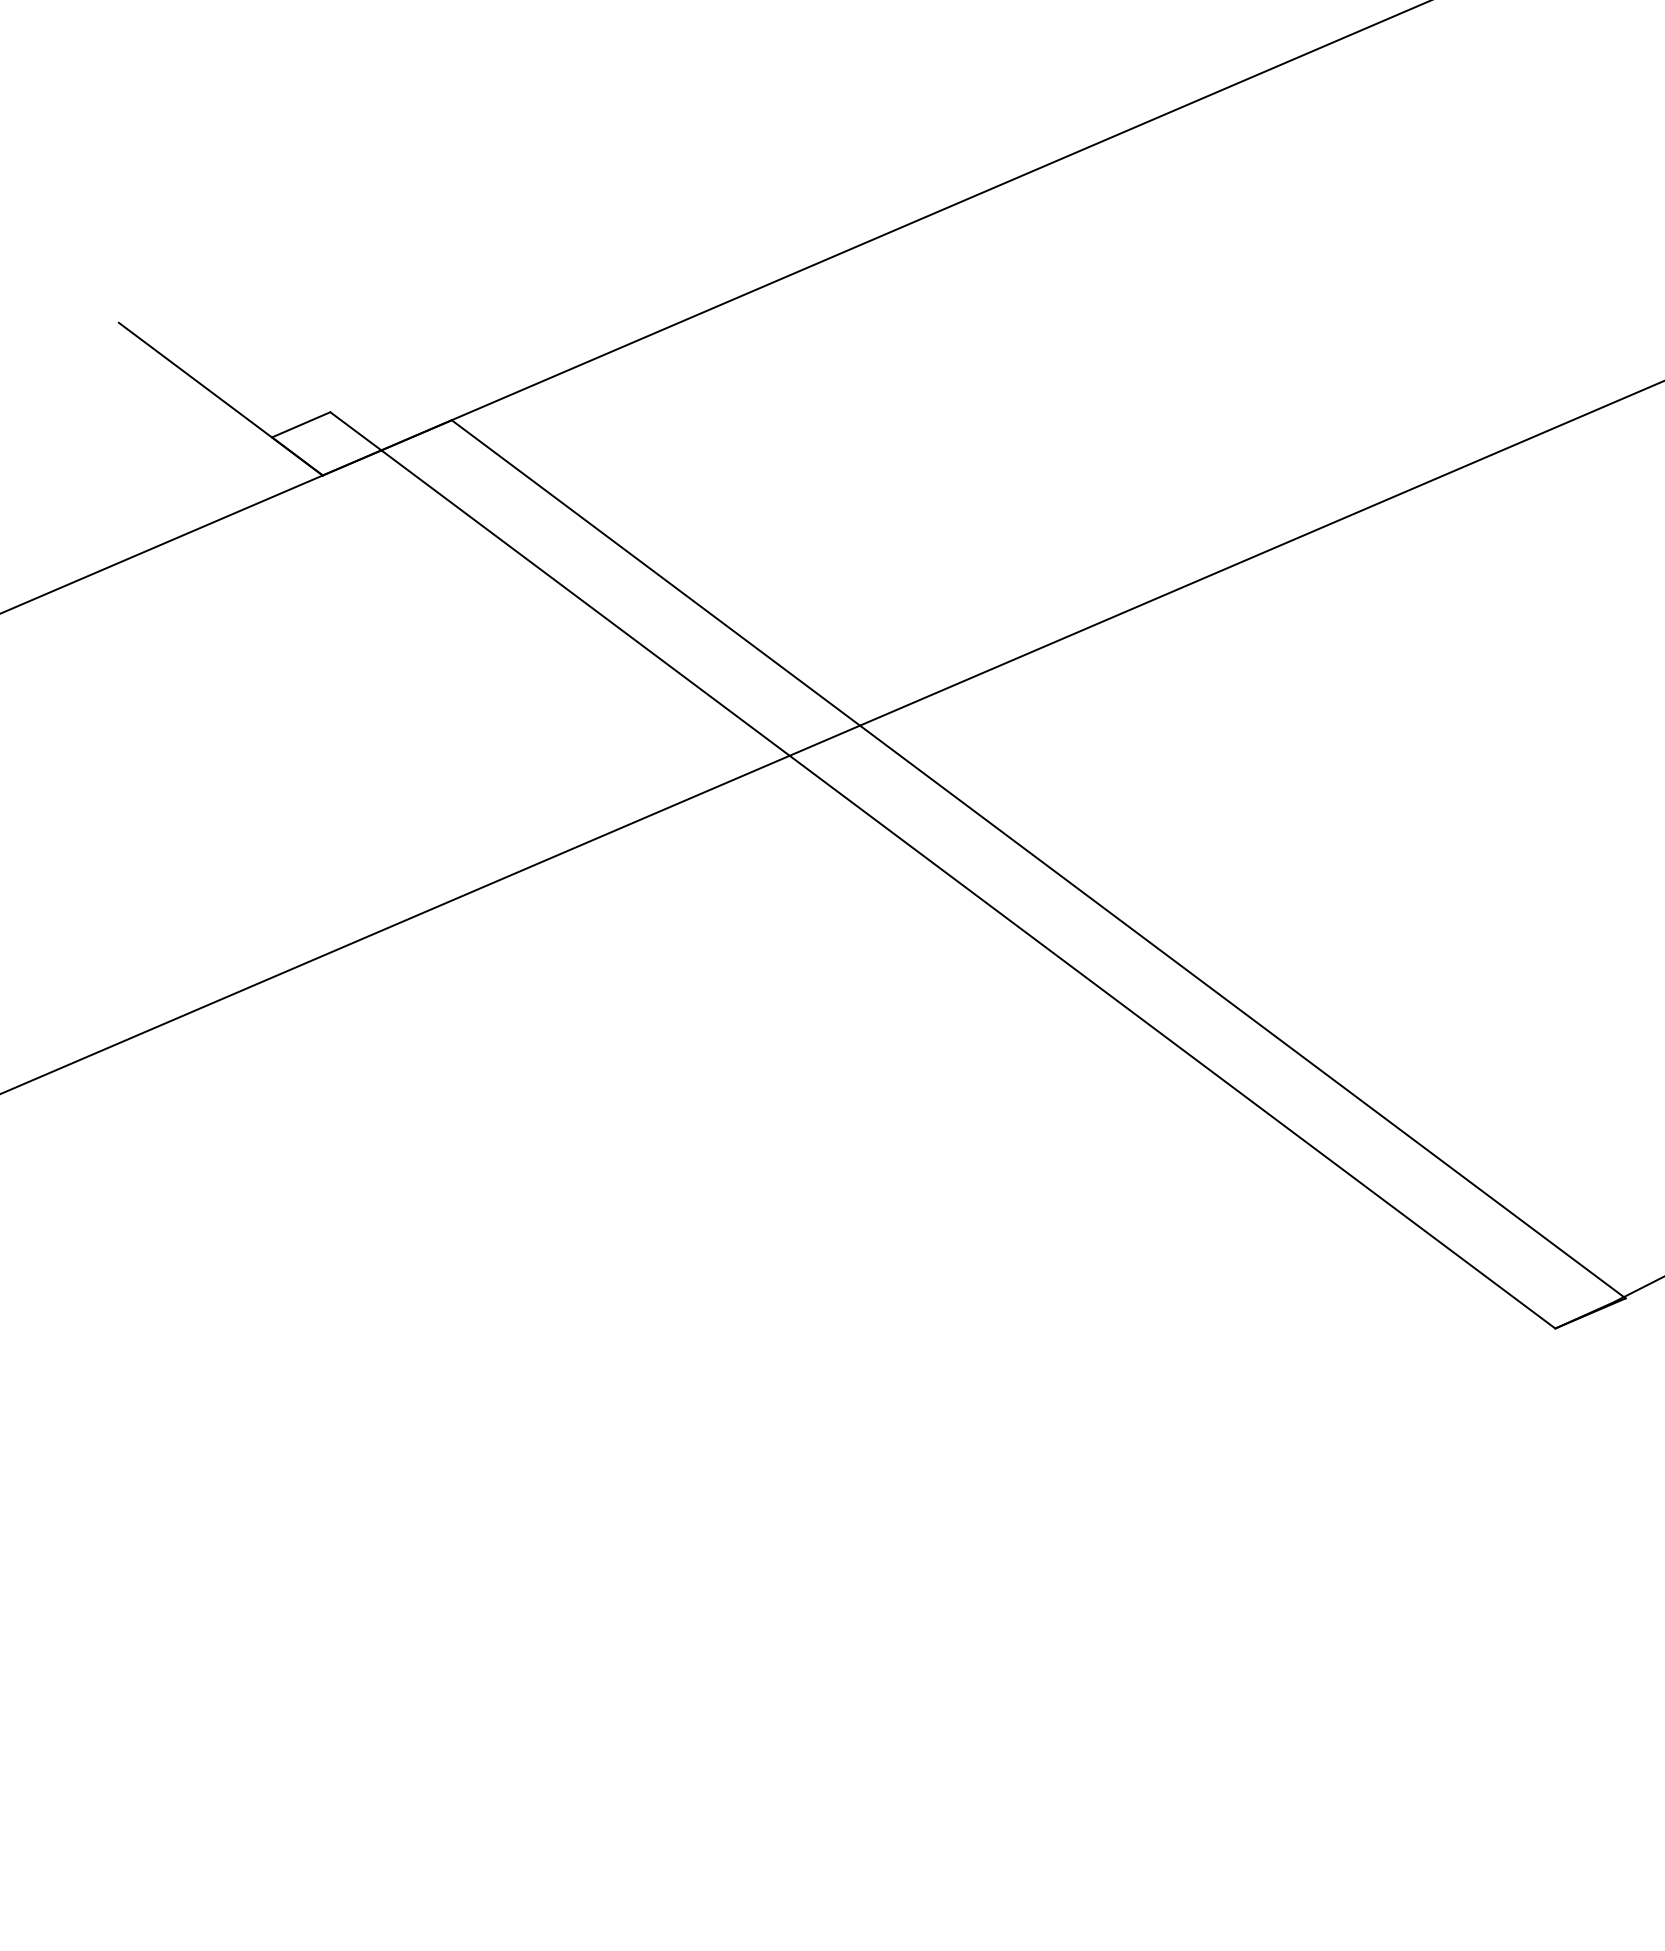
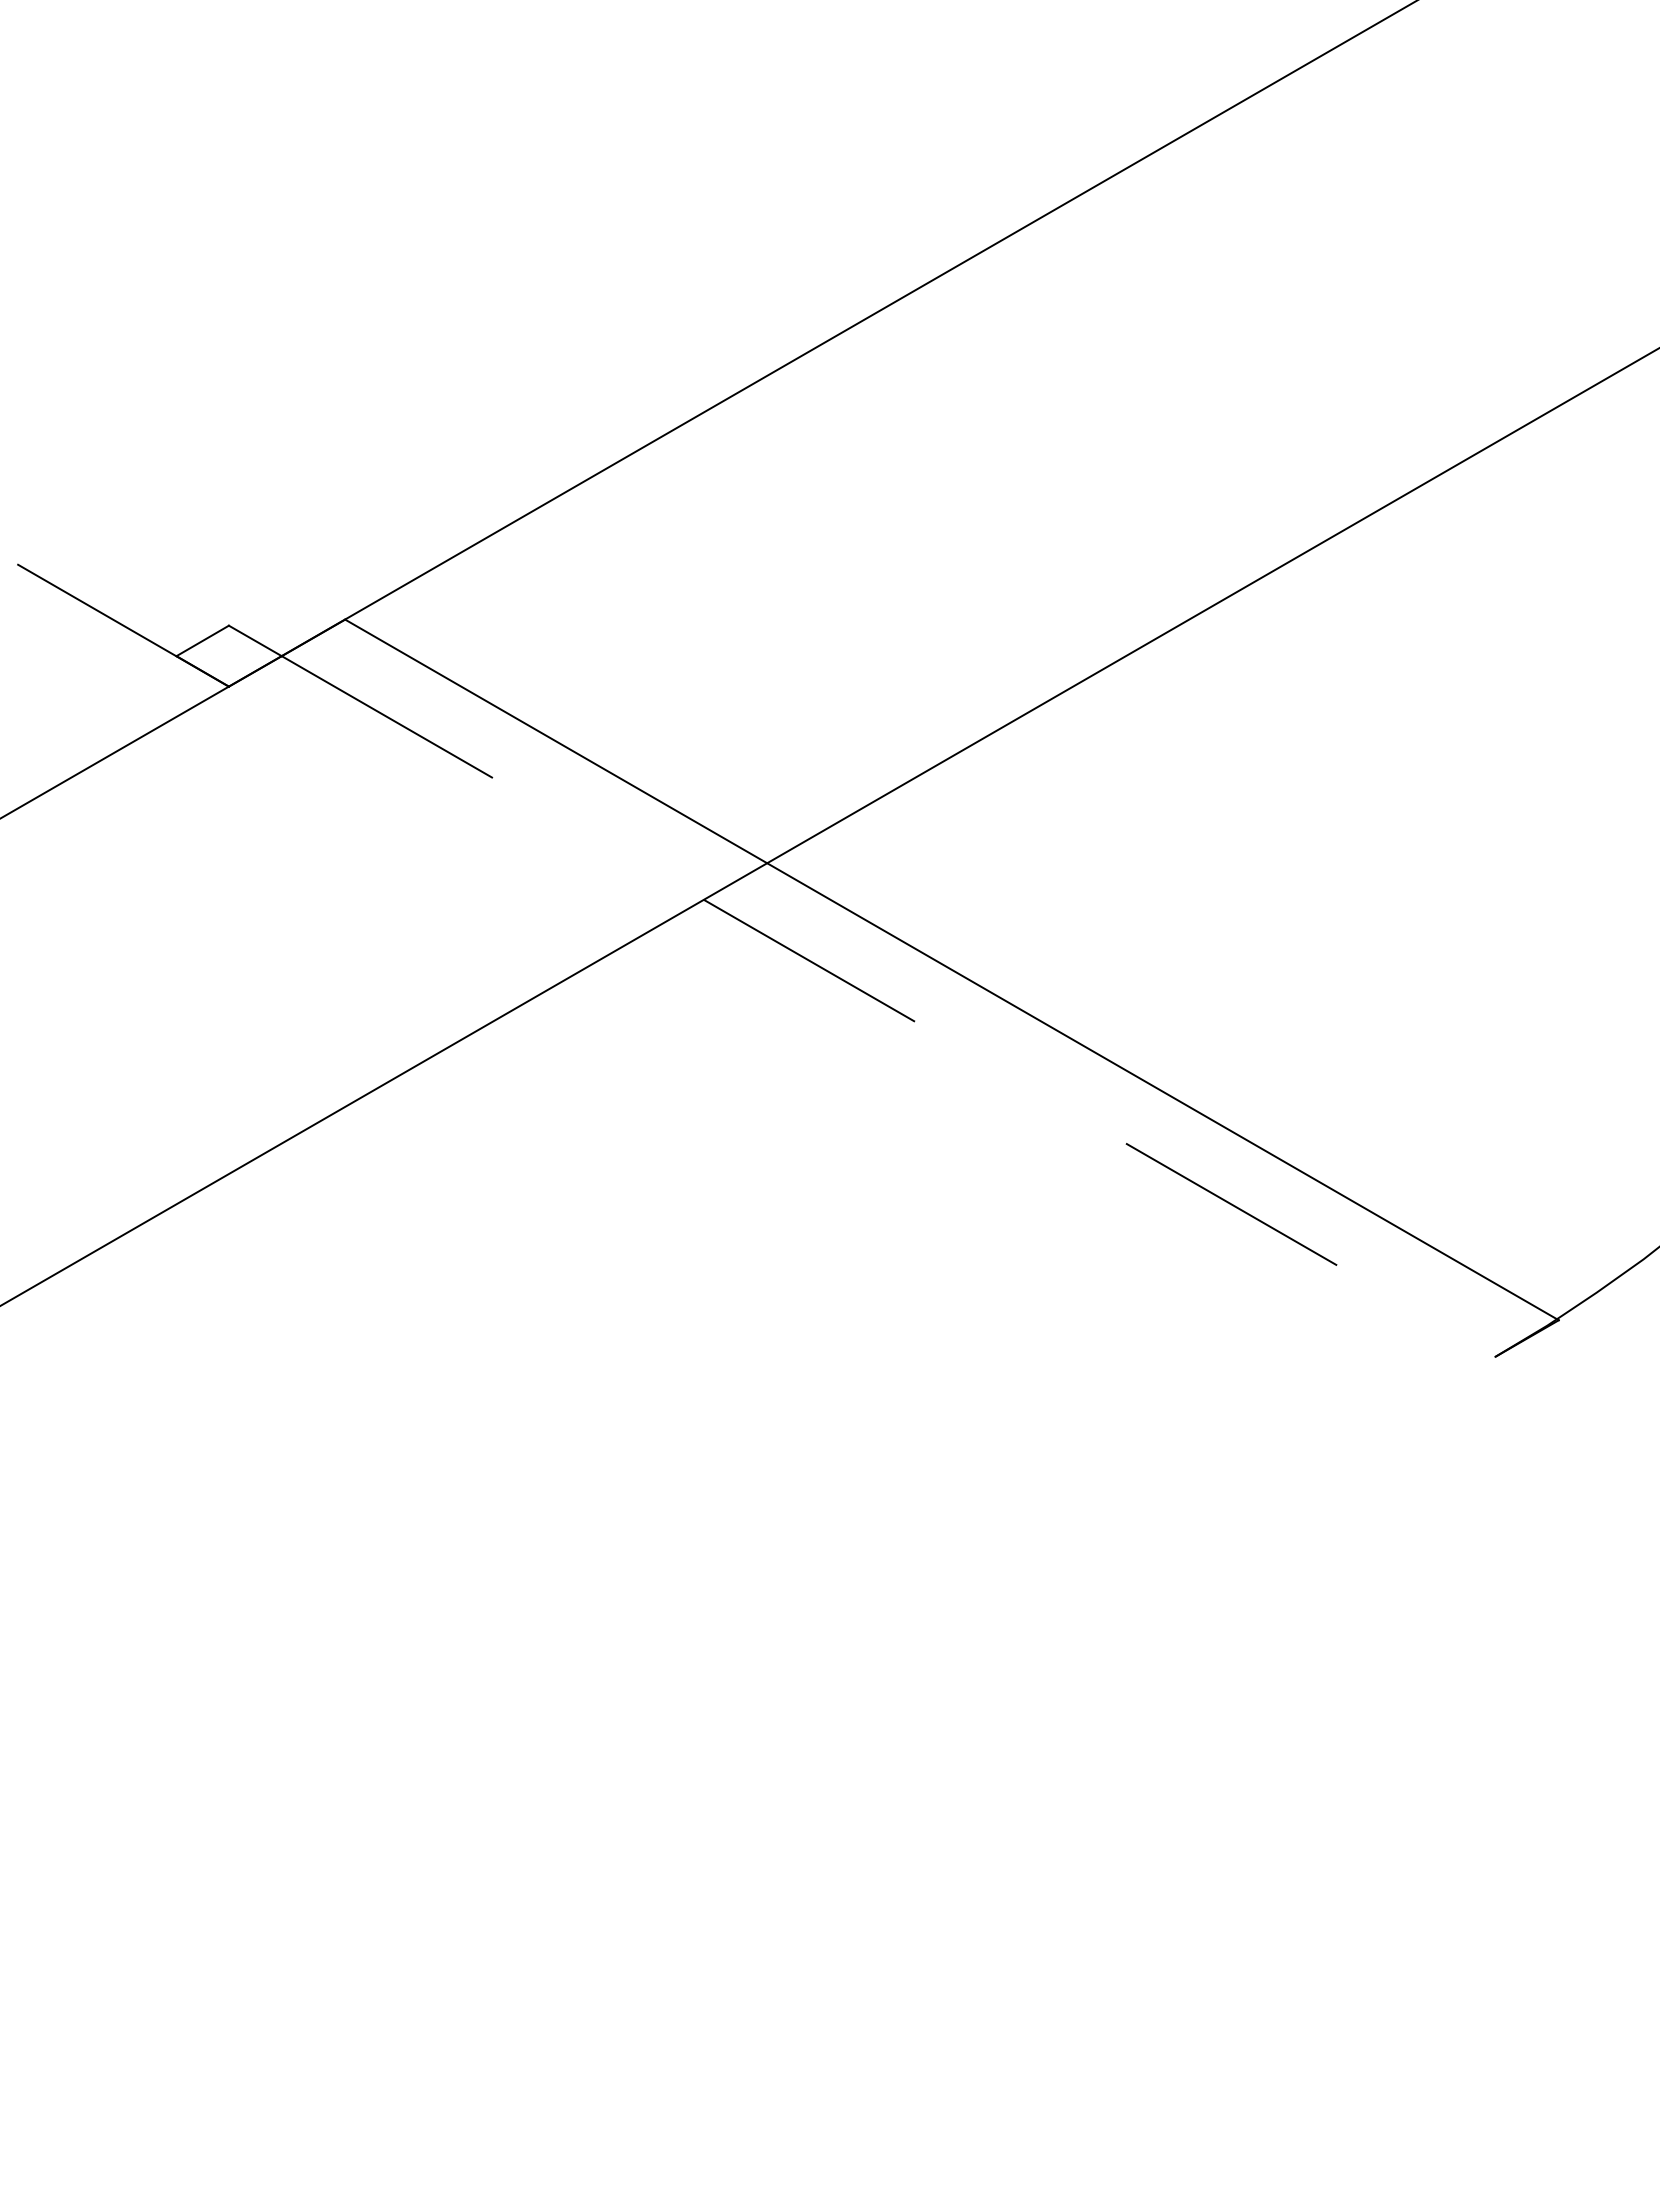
line: (968, 889) -> (888, 1006), solid -> dashed

